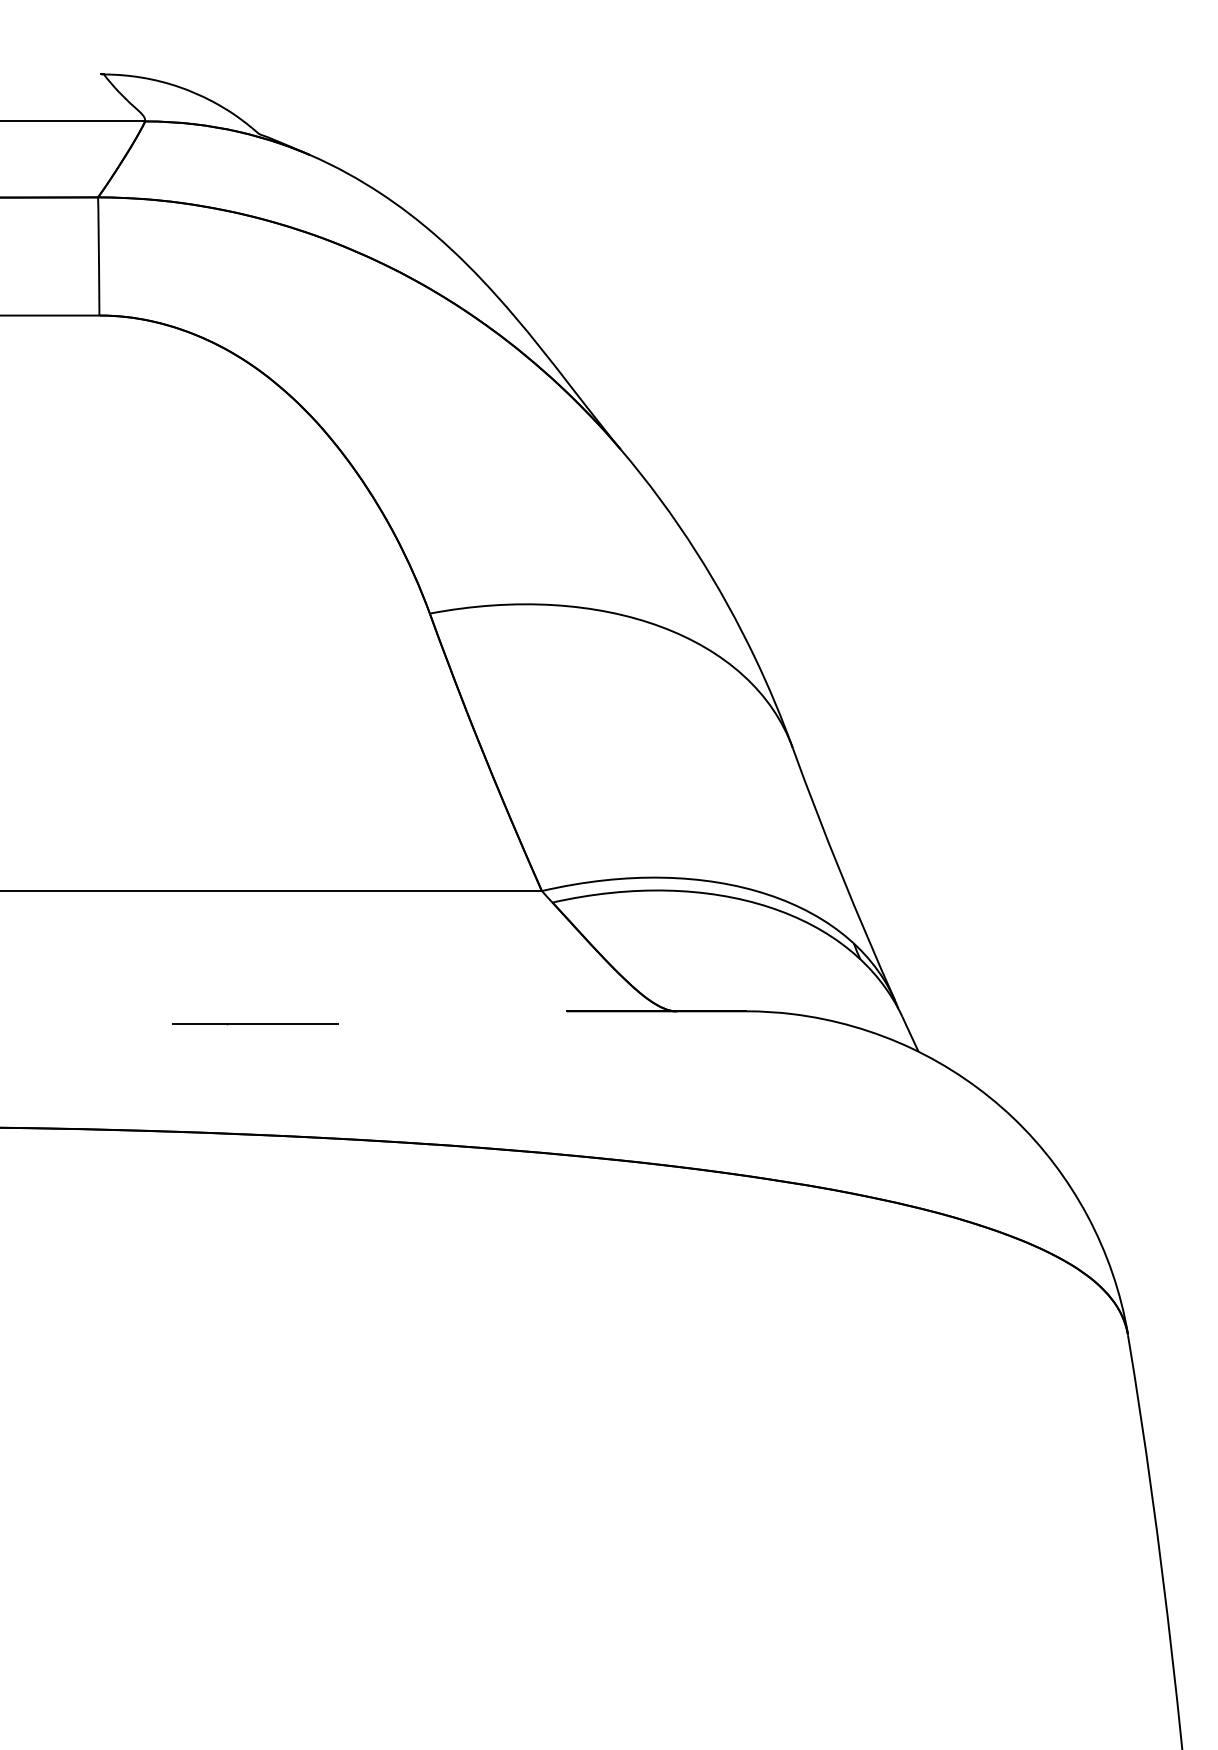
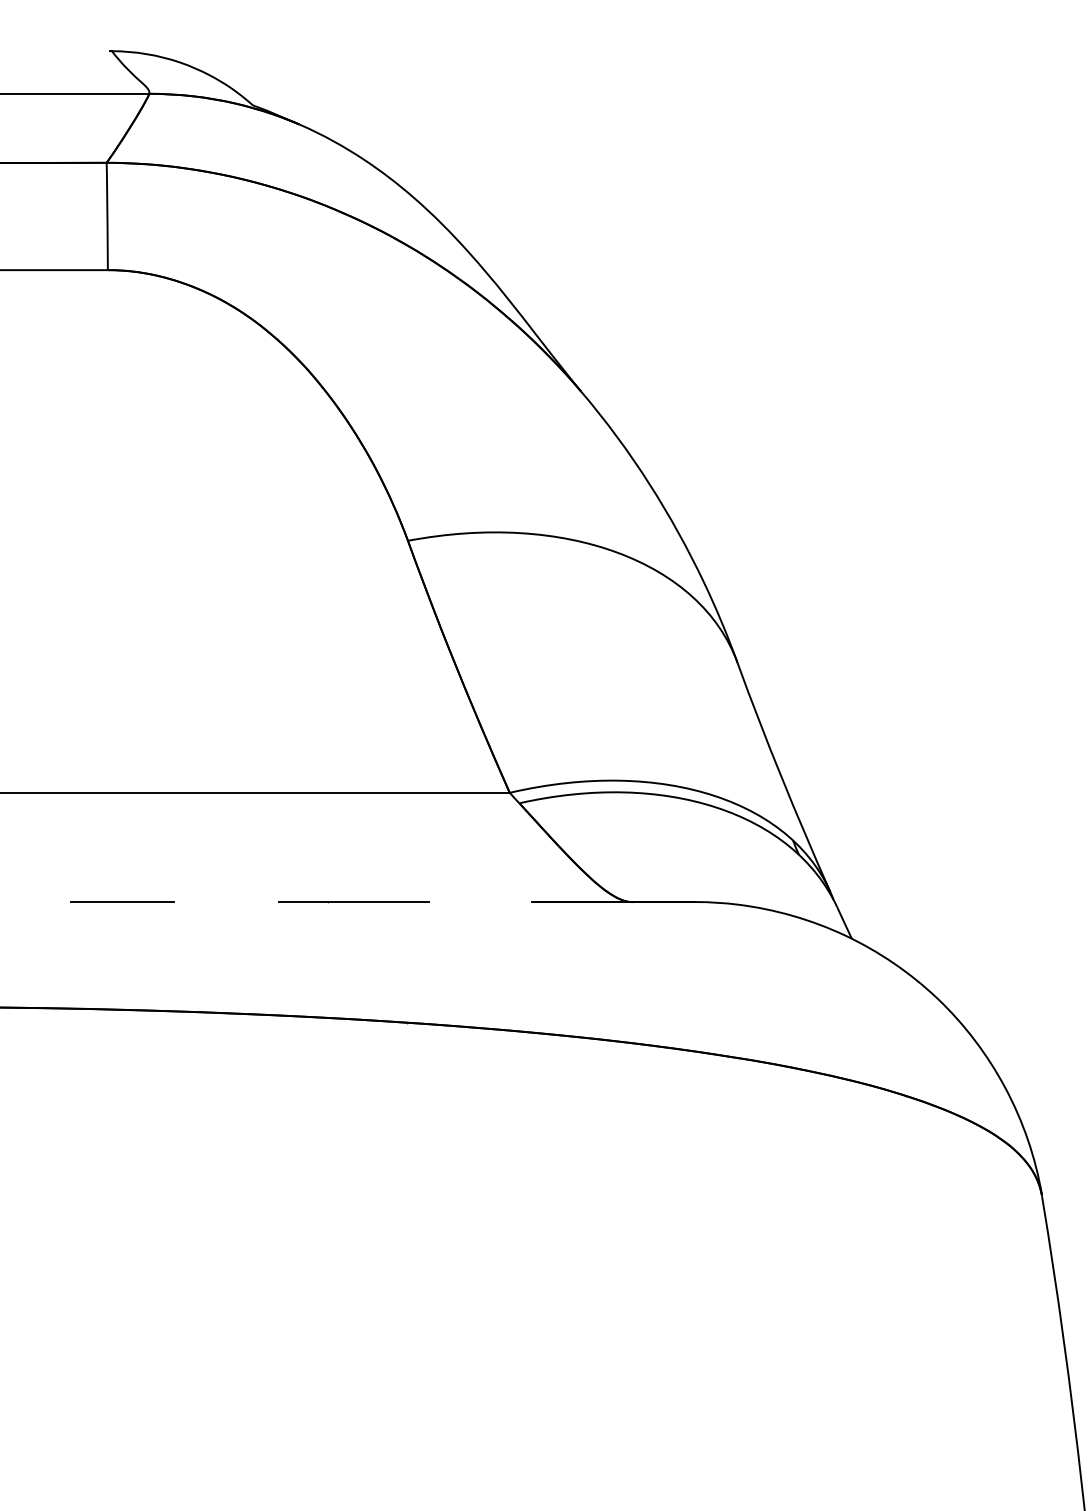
line: (115, 1011) -> (122, 902), added
line: (255, 1024) -> (354, 902), moved

